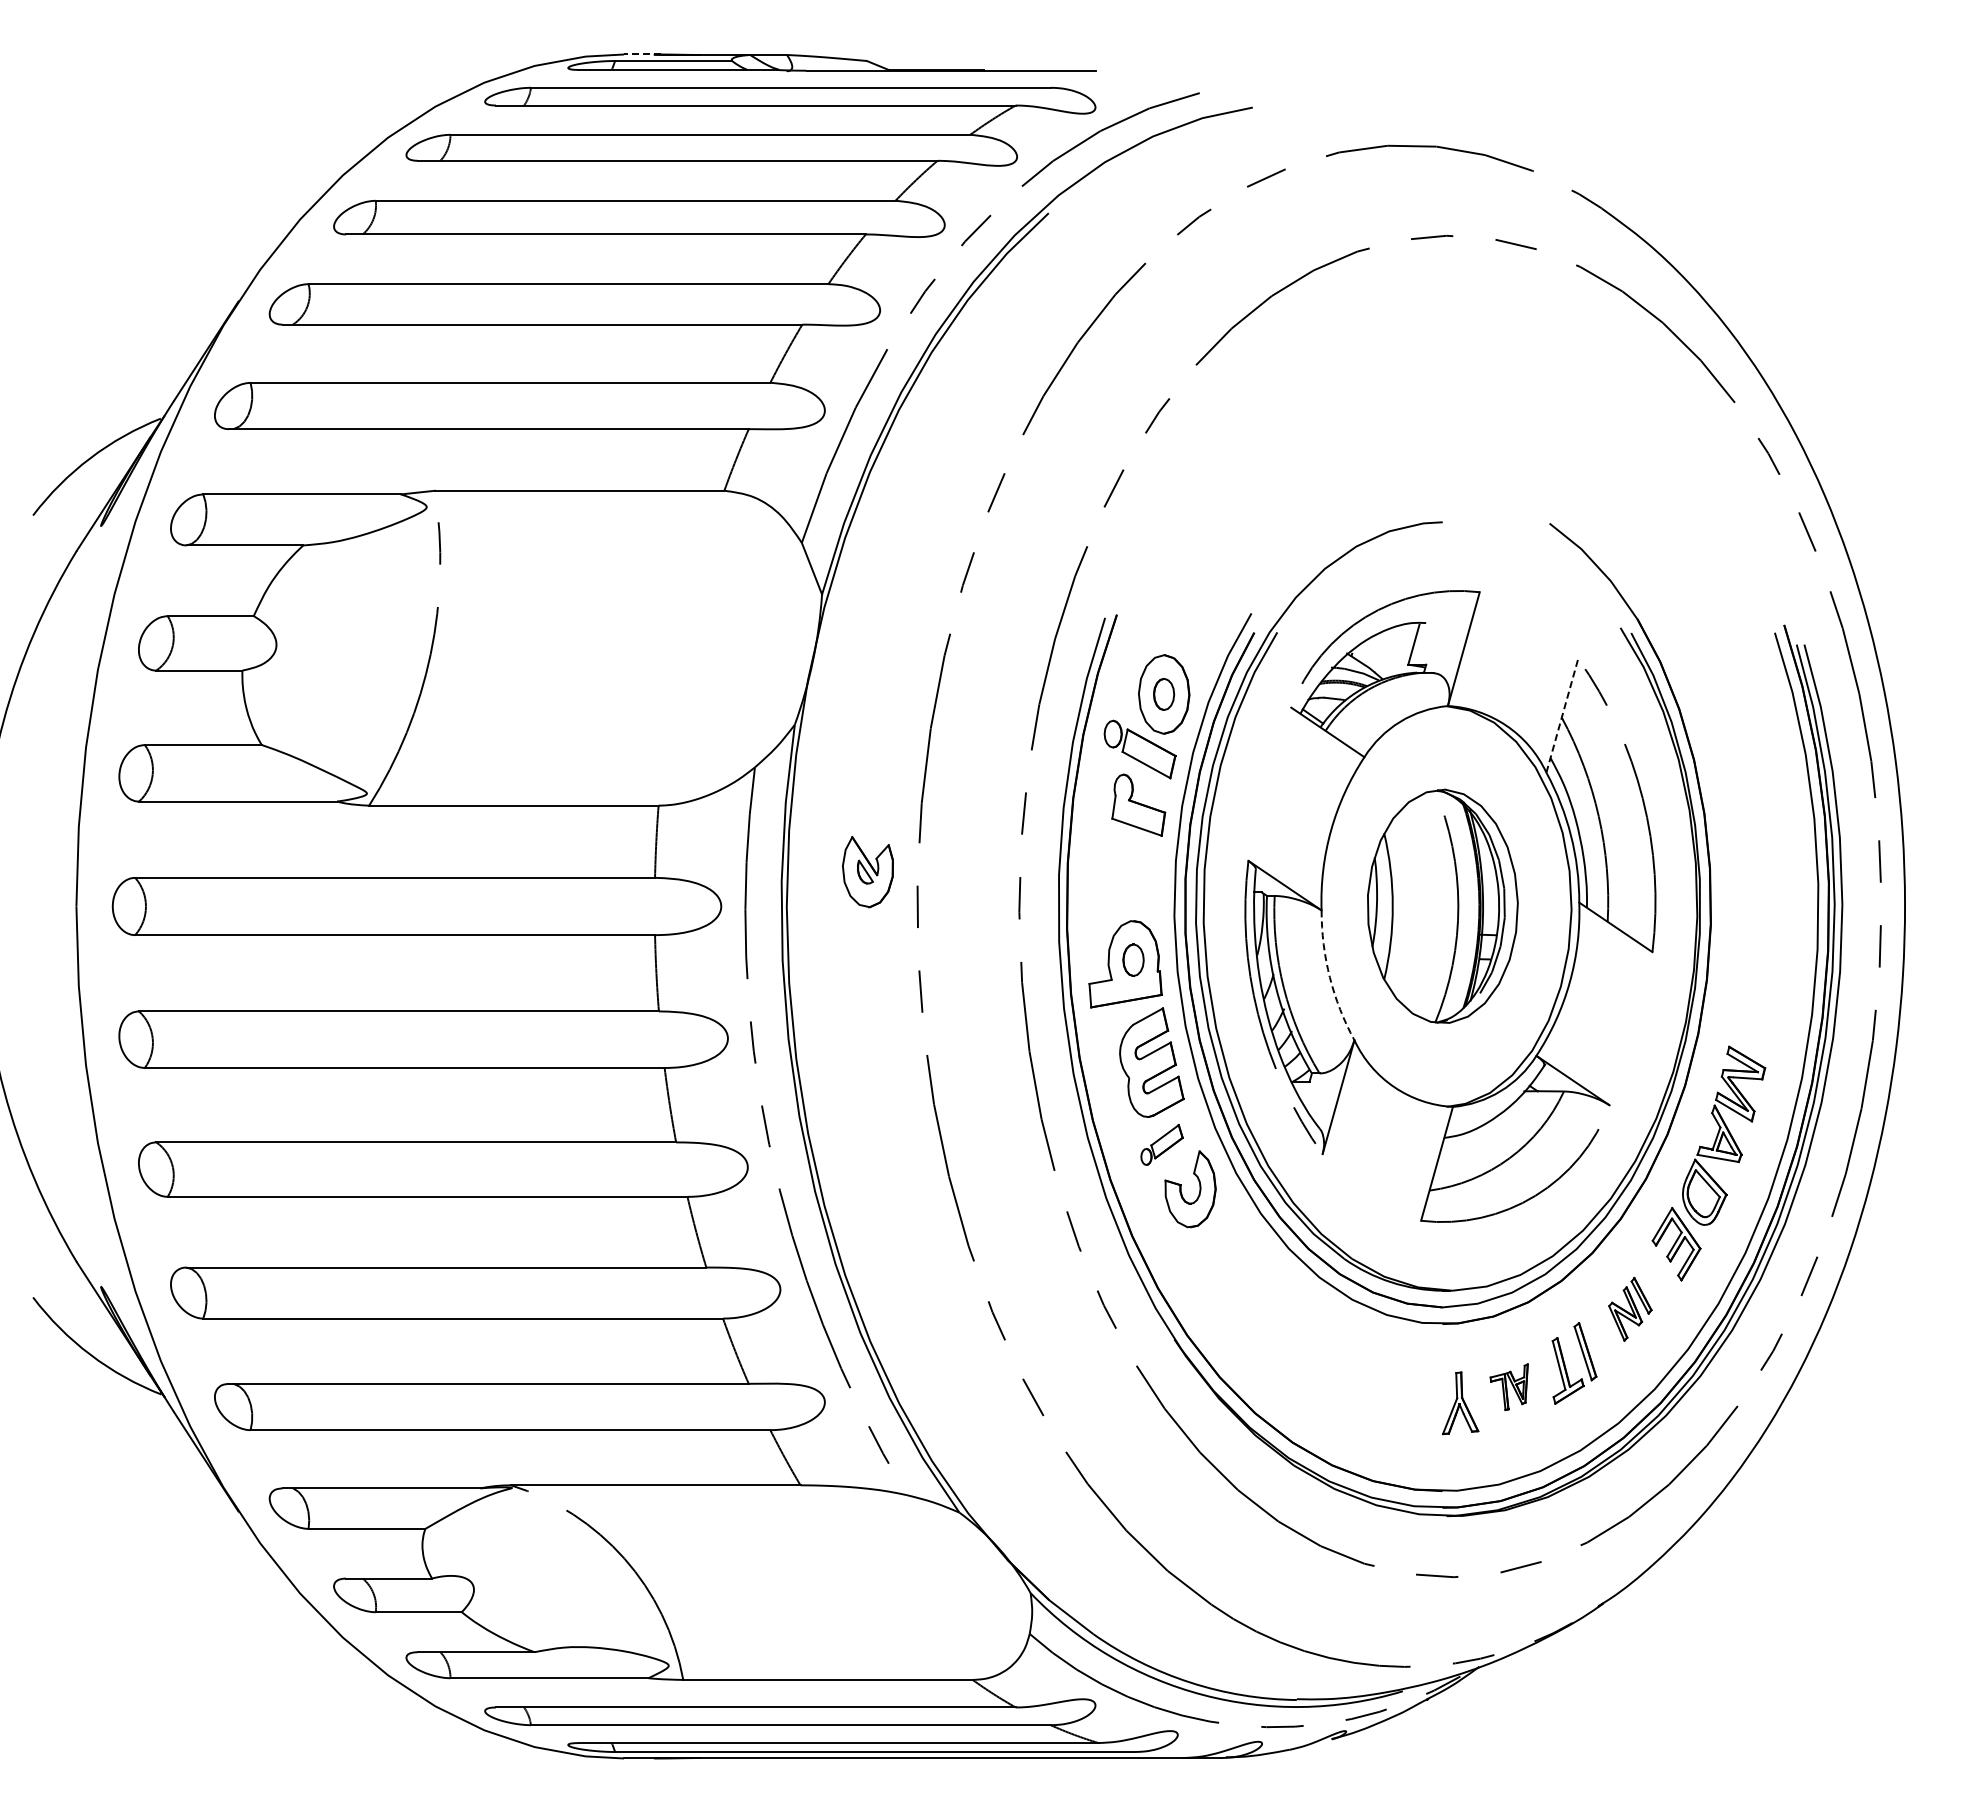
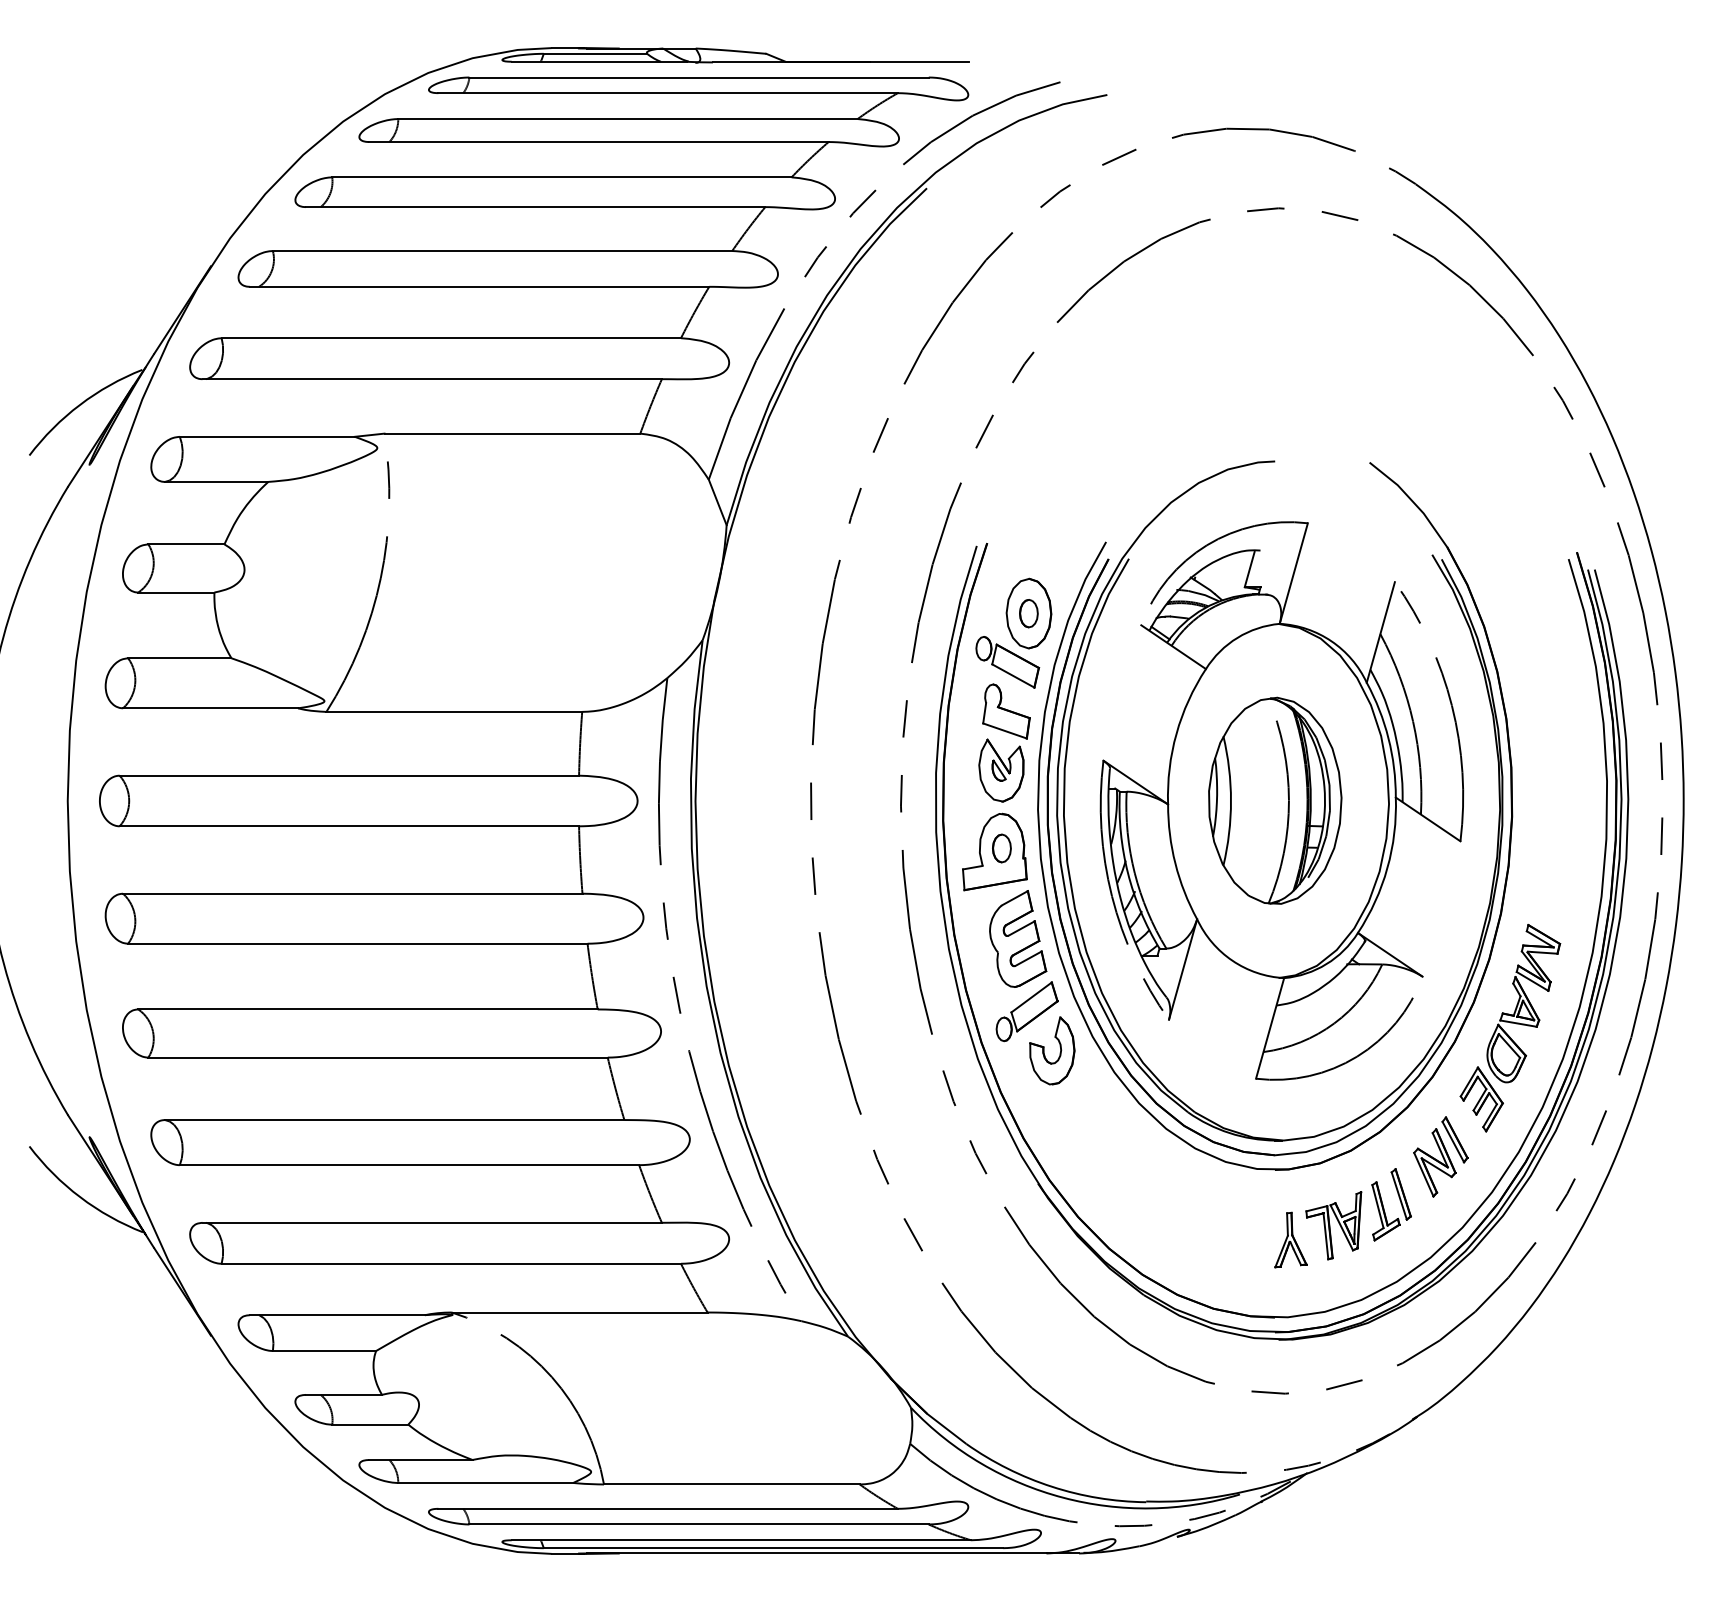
line: (641, 54) -> (567, 48), dashed -> solid
line: (1562, 715) -> (1380, 632), dashed -> solid
part: (867, 872) -> (1000, 770), moved
arc: (1329, 977) -> (1175, 863), dashed -> solid
part: (1161, 1144) -> (1026, 1011), size x1.67
part: (1630, 1309) -> (1441, 1157), size x1.43
part: (1509, 1387) -> (1334, 1226), size x1.67

